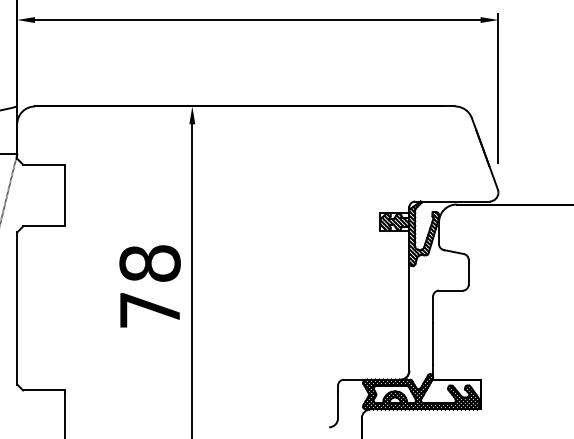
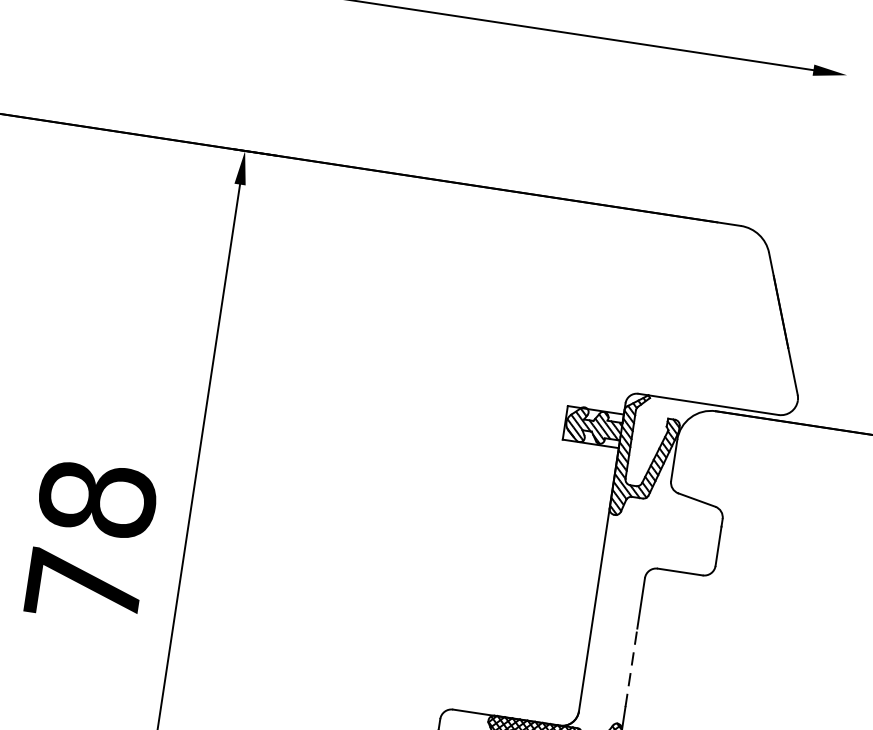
line: (498, 88) -> (827, 204), removed
text: (149, 286) -> (89, 542), moved
line: (433, 344) -> (632, 668), solid -> dashed

